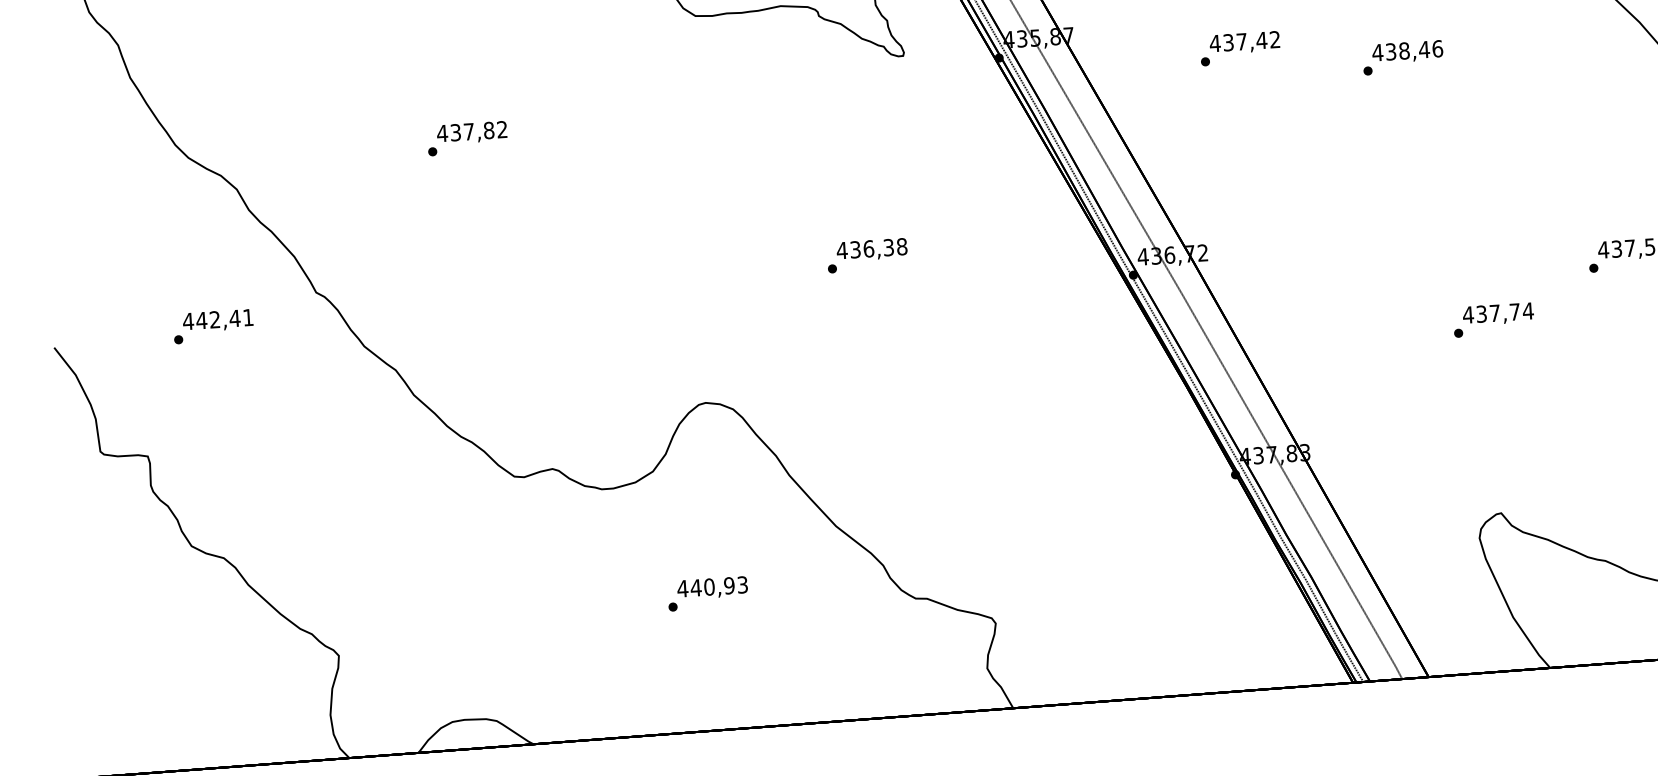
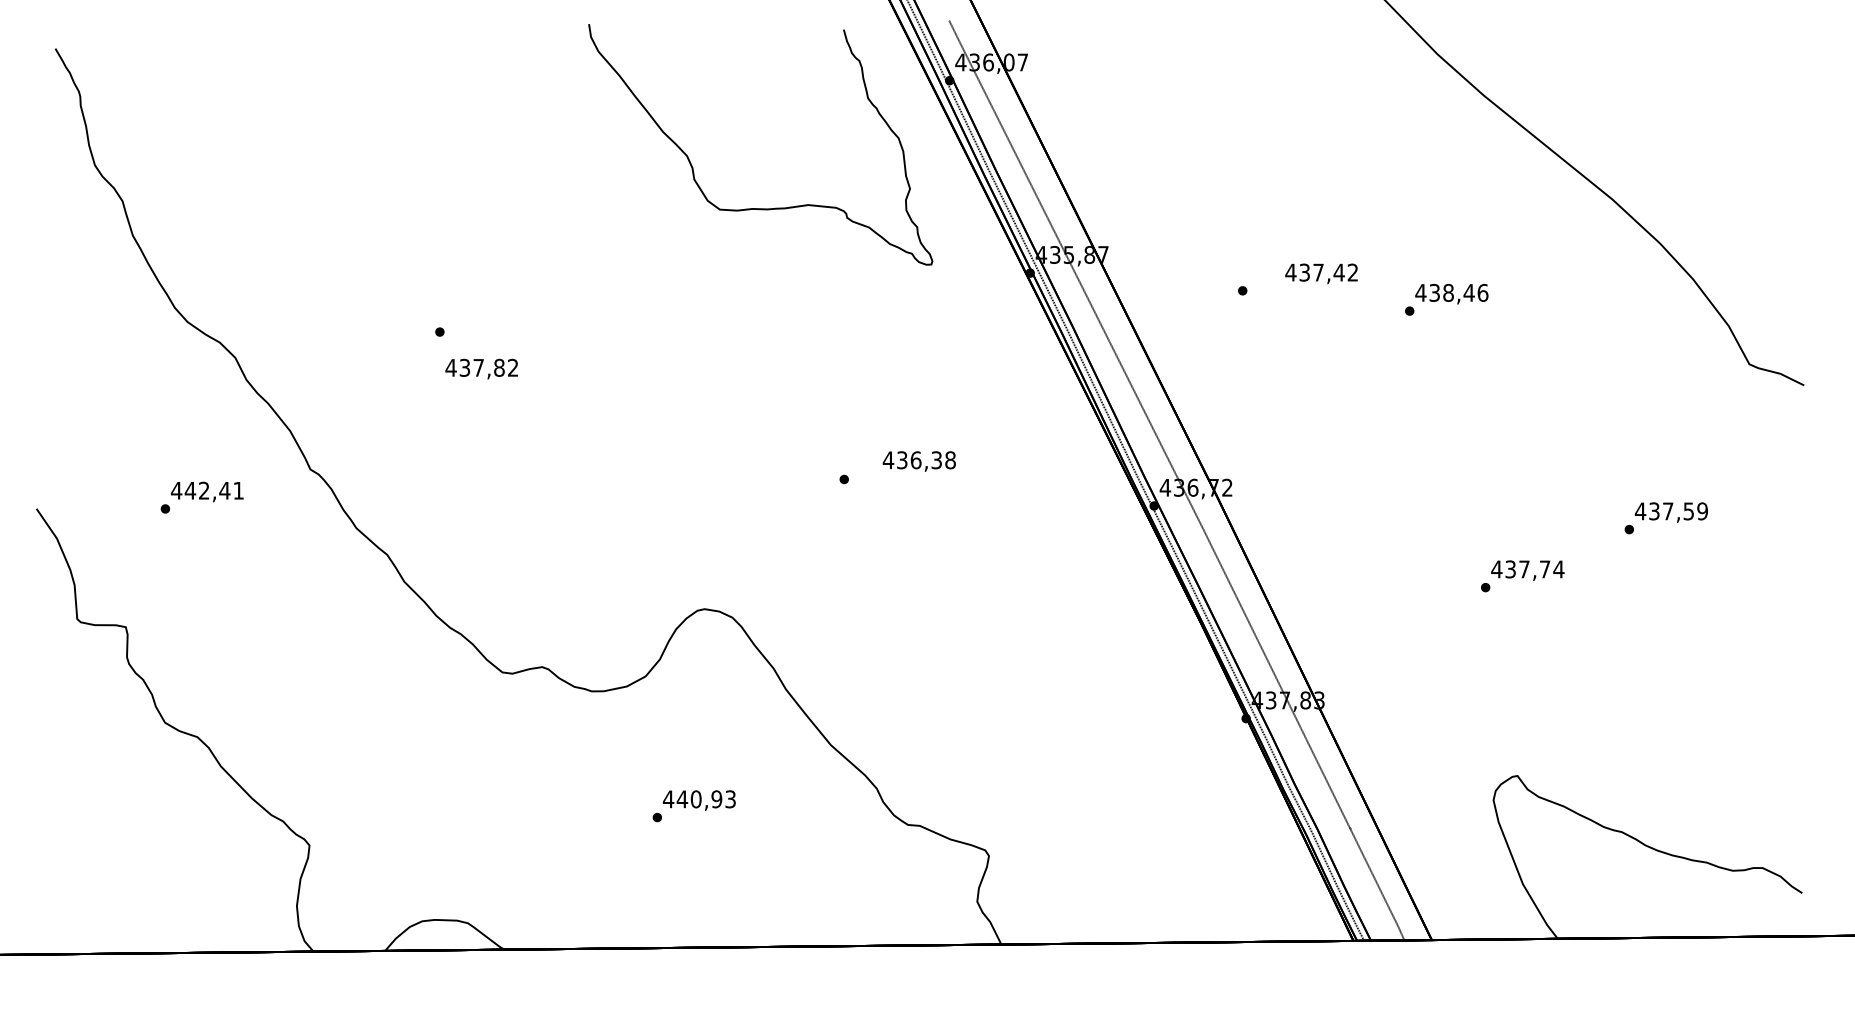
text: (1244, 42) -> (1321, 273), moved
text: (471, 132) -> (481, 368), moved
text: (871, 249) -> (918, 461), moved

